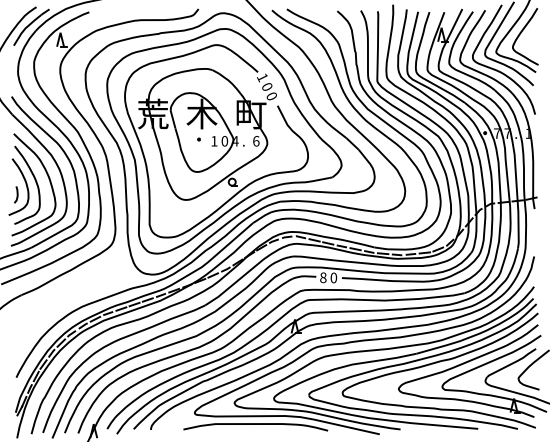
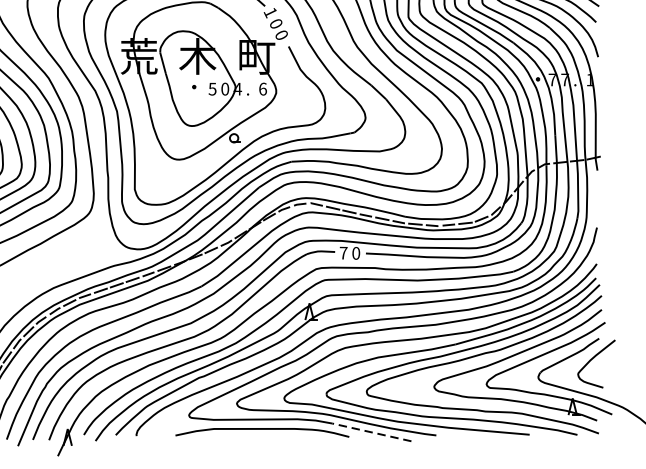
text: (214, 141) -> (212, 89), 1 -> 5
text: (323, 277) -> (343, 252), 8 -> 7
line: (346, 426) -> (371, 431), solid -> dashed

